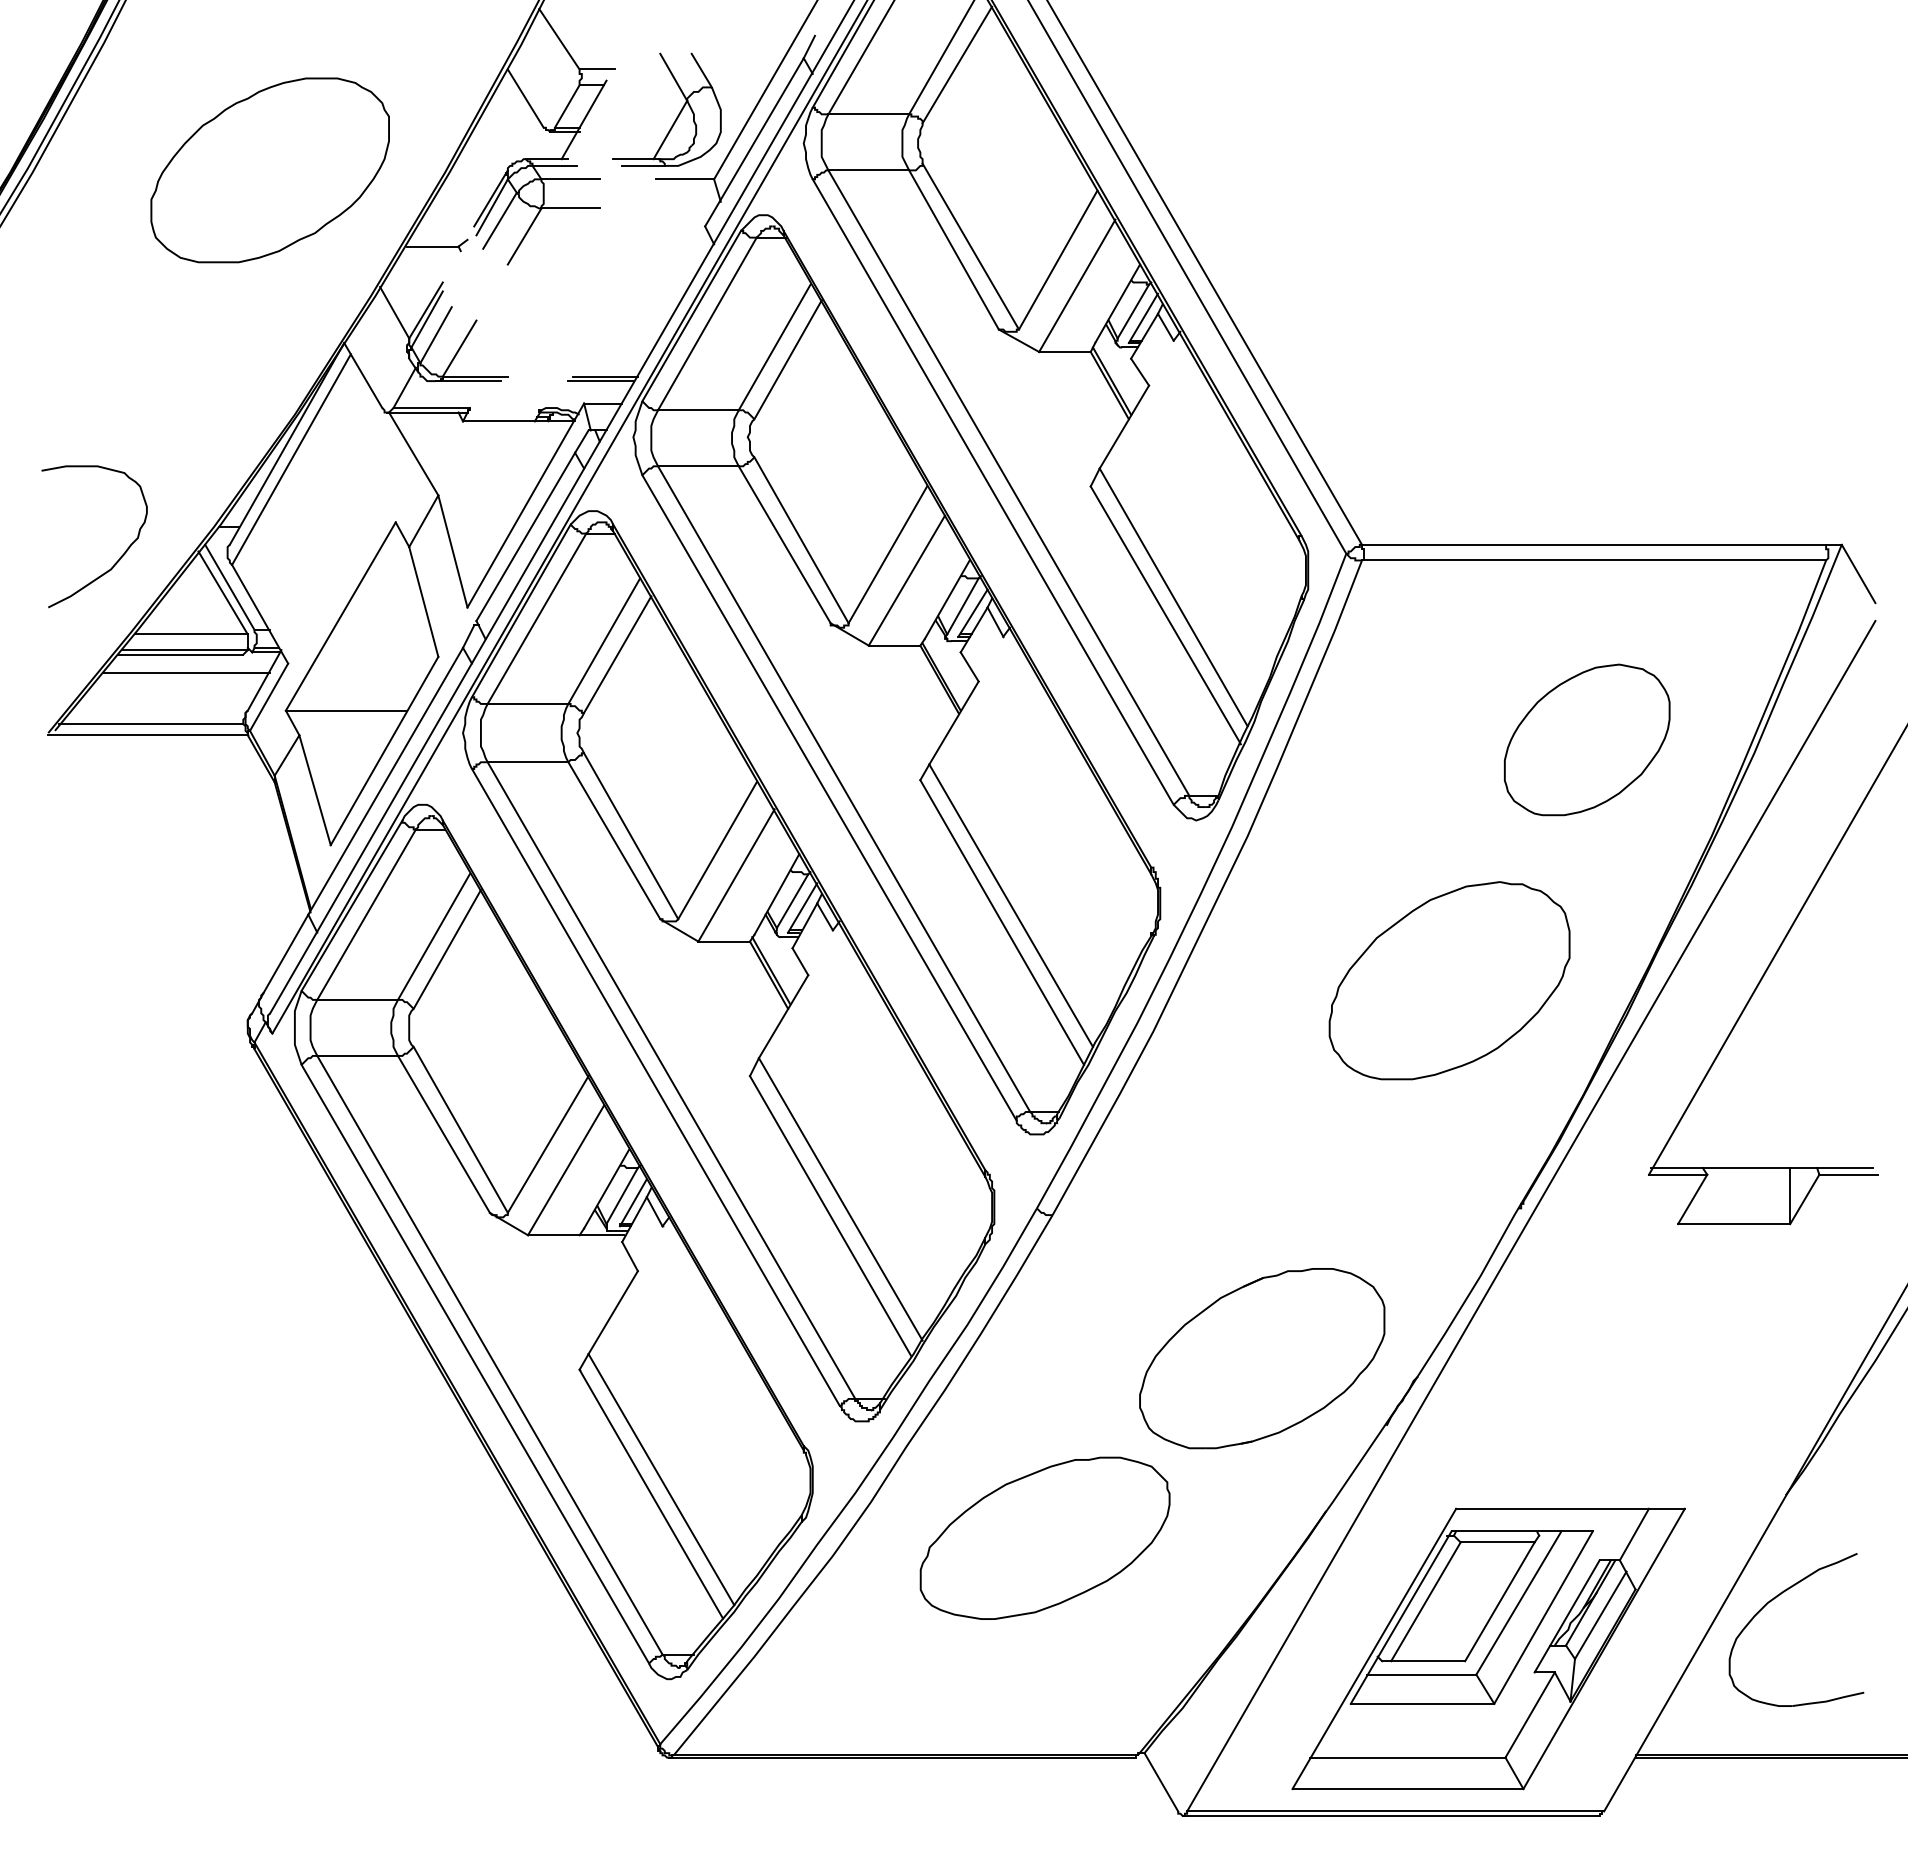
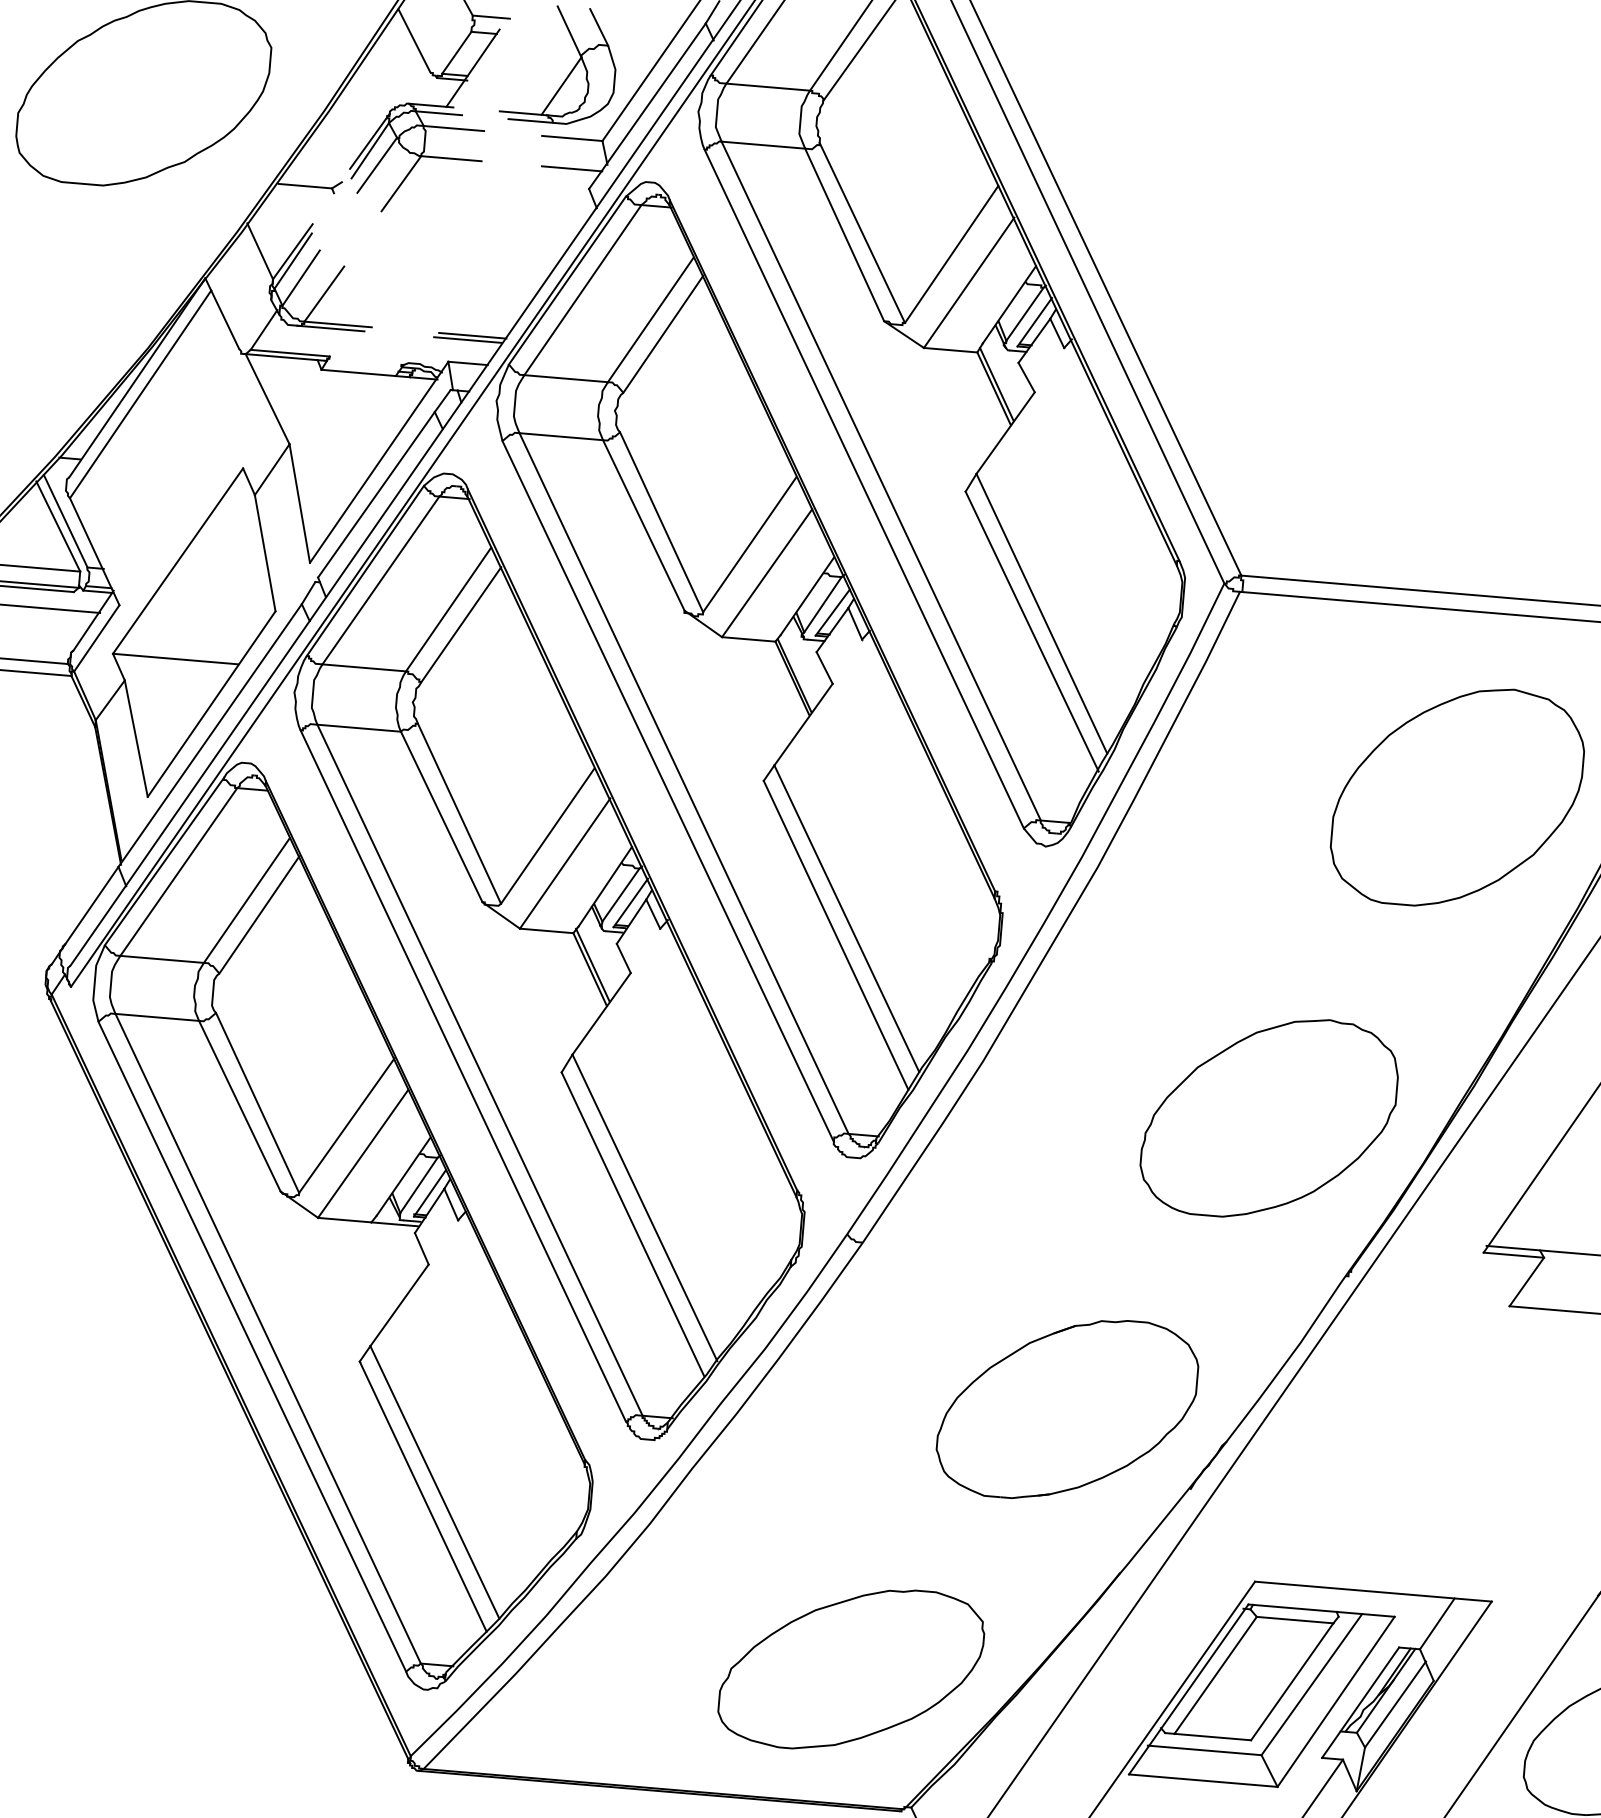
line: (687, 208) -> (572, 168), added
part: (1586, 739) -> (1456, 796), size x1.43
part: (1449, 980) -> (1269, 1117), moved
part: (1044, 1537) -> (850, 1668), moved

